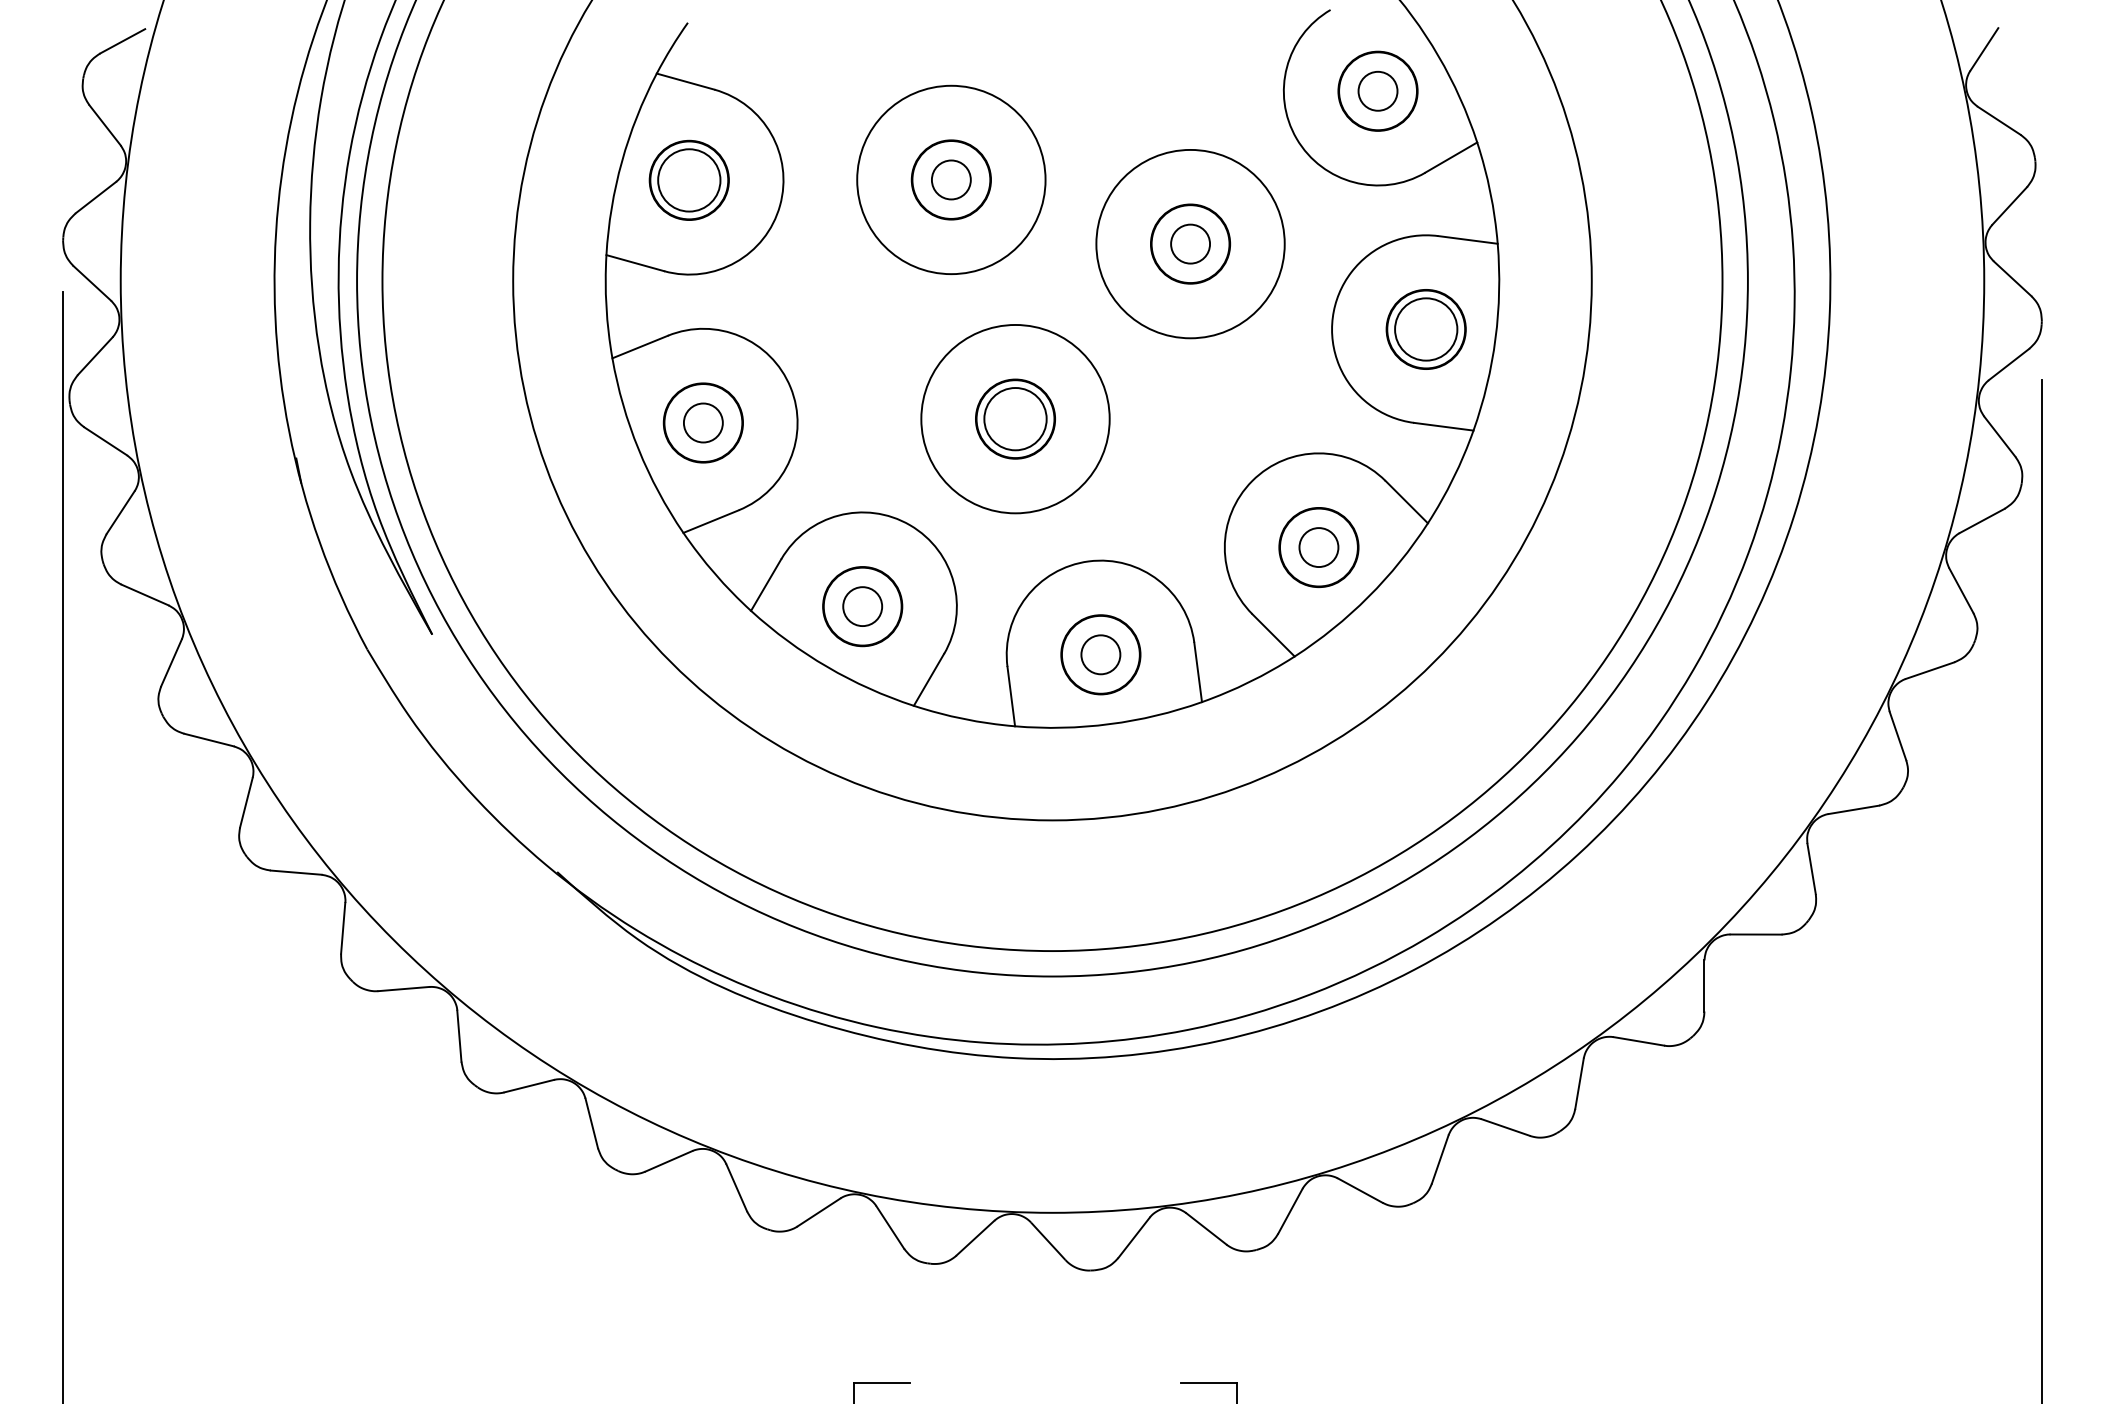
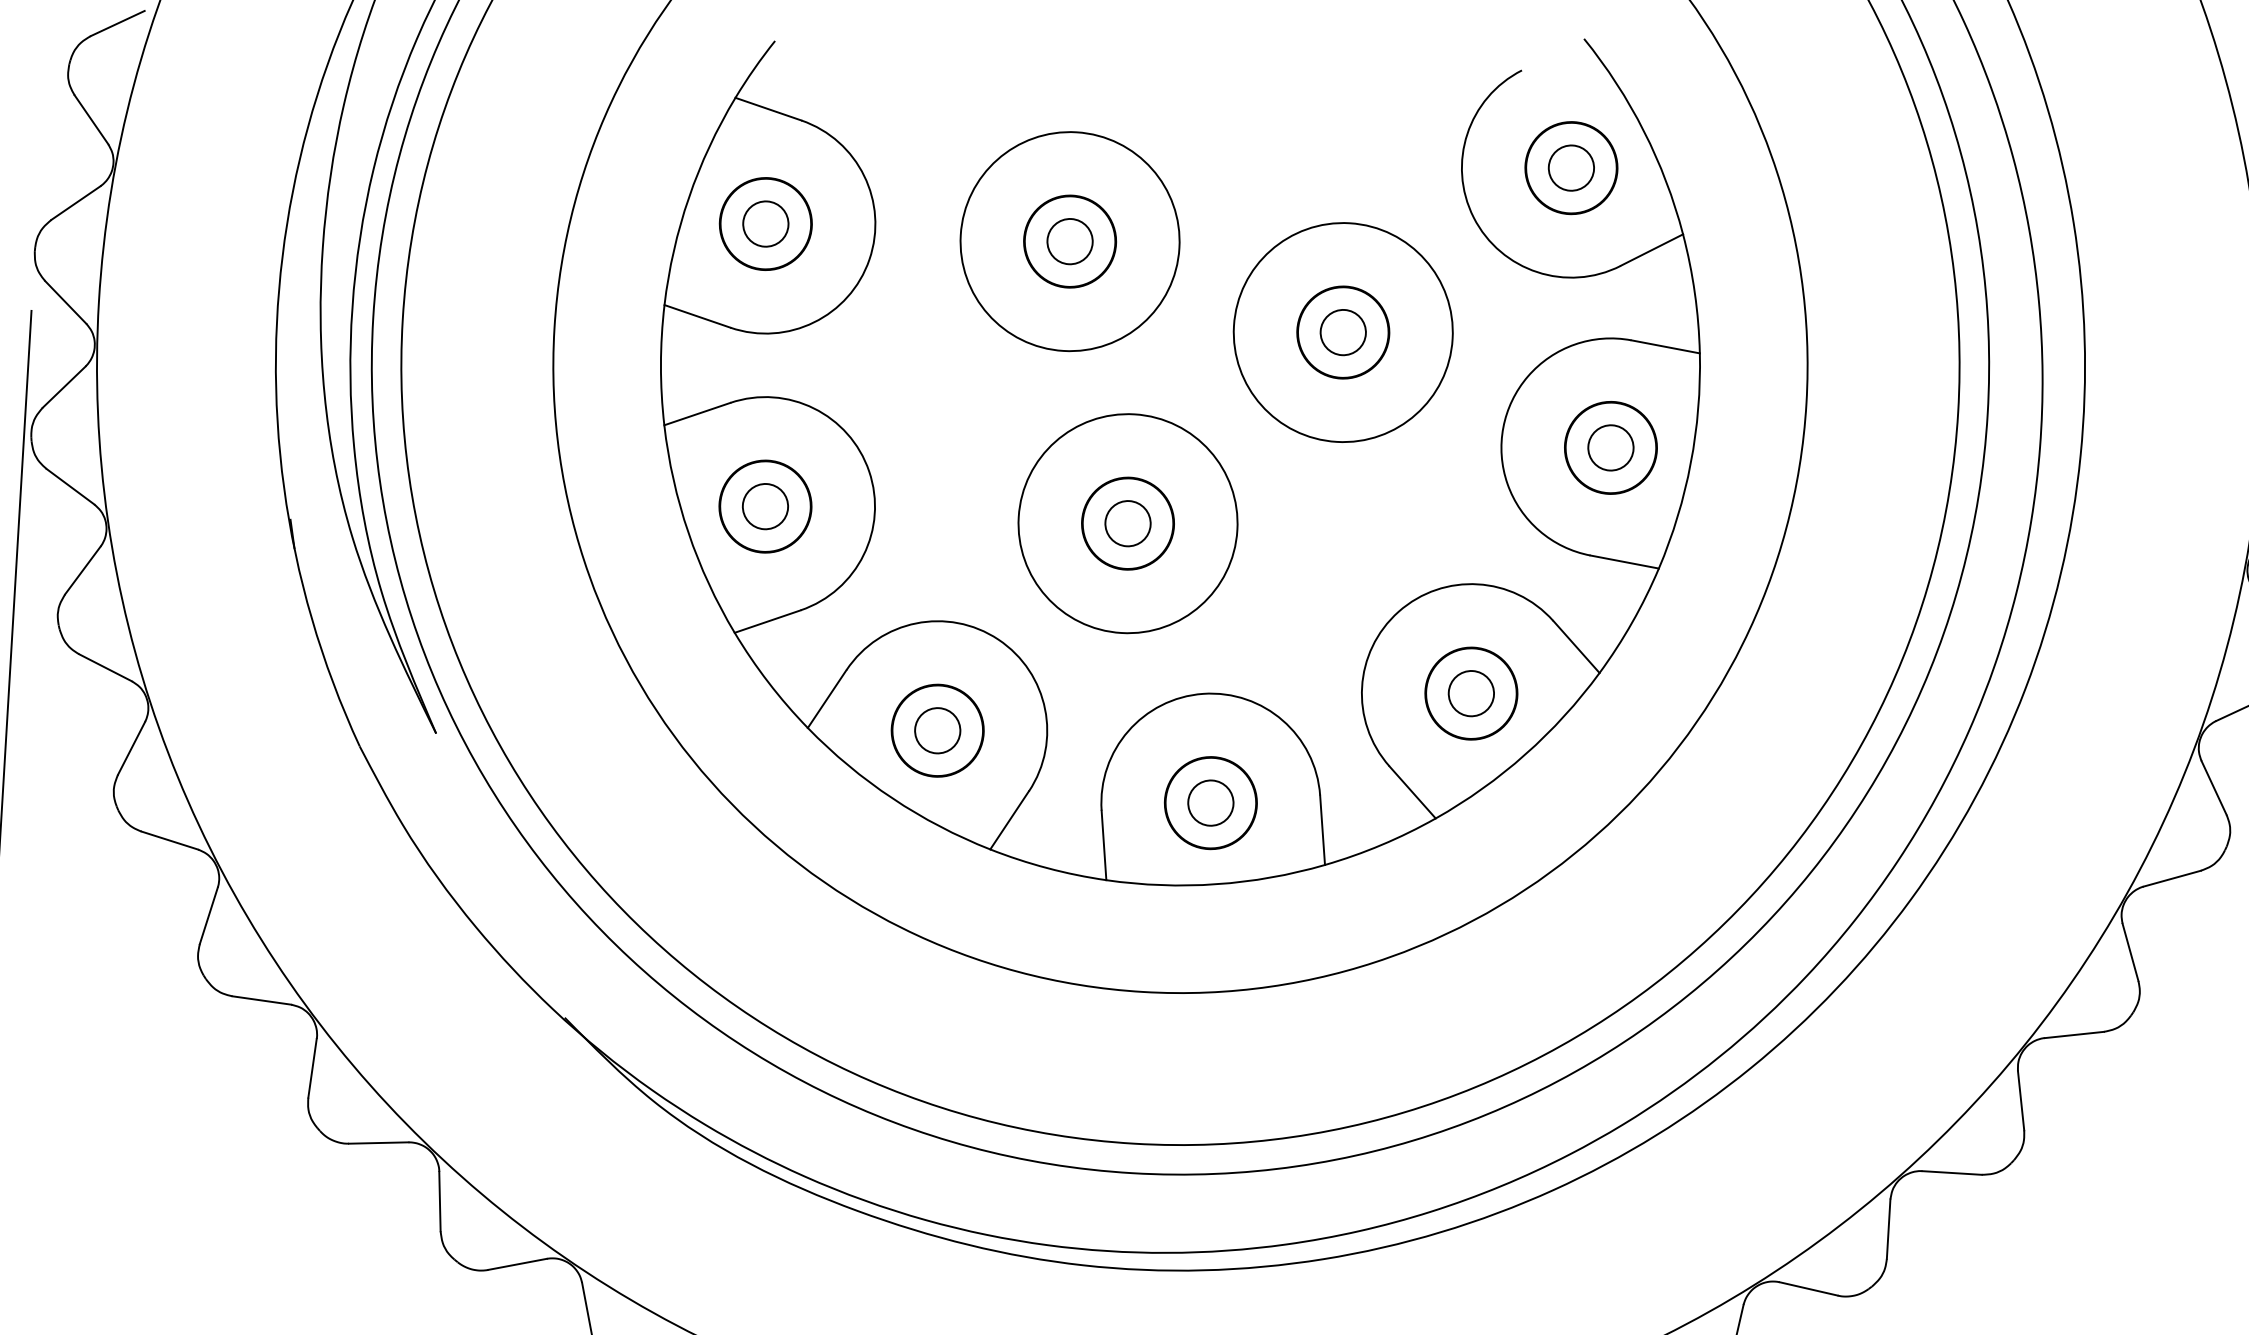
circle: (688, 179) -> (764, 222), size x0.62
circle: (1425, 329) -> (1610, 447), size x0.62
circle: (1015, 418) -> (1128, 522), size x0.62

